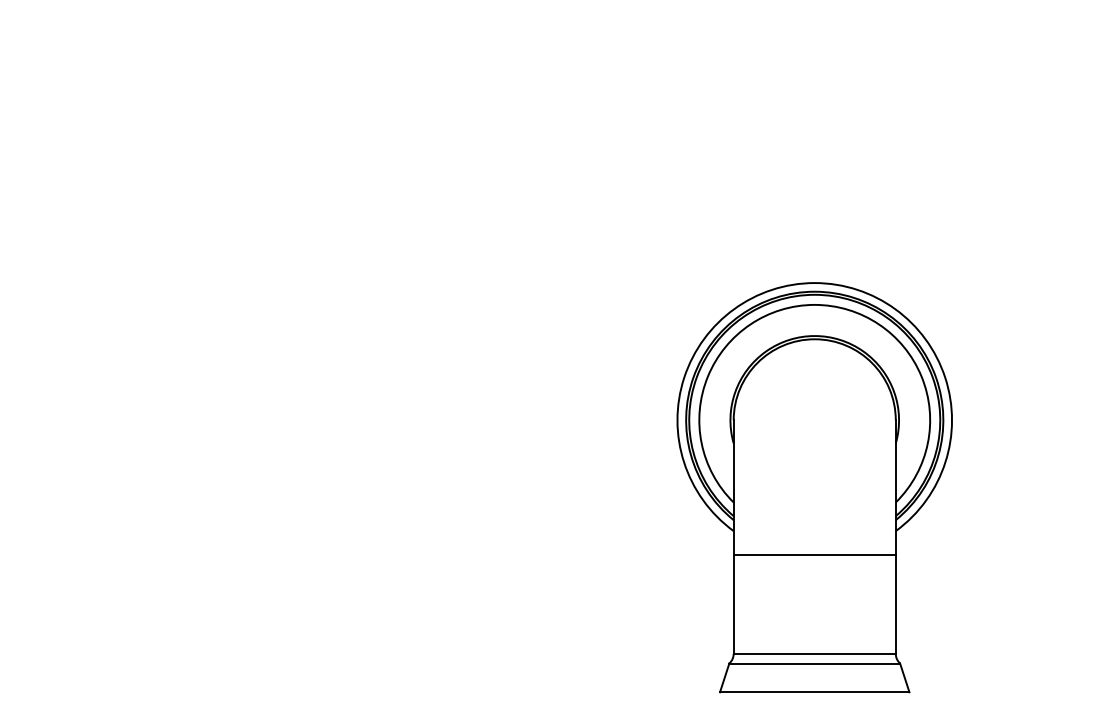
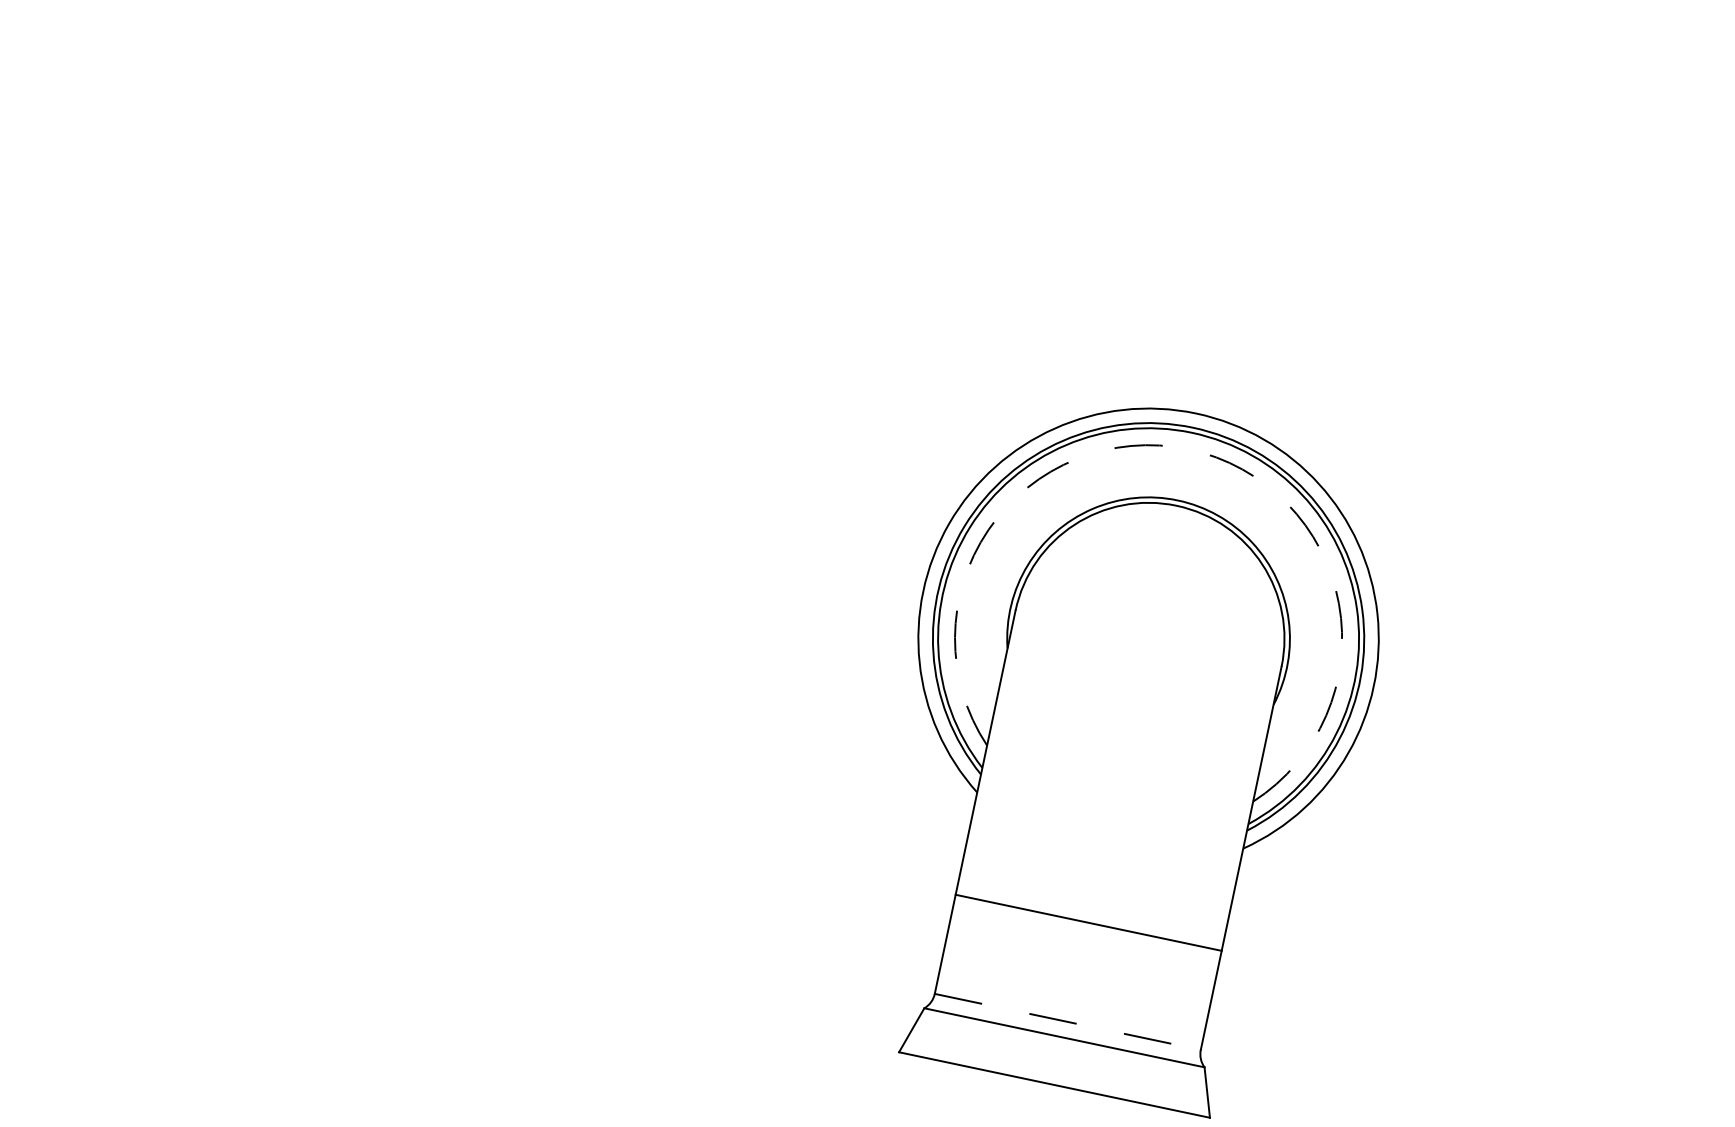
arc: (814, 304) -> (1188, 448), solid -> dashed
line: (814, 555) -> (1088, 922), moved
line: (815, 653) -> (1069, 1021), solid -> dashed

